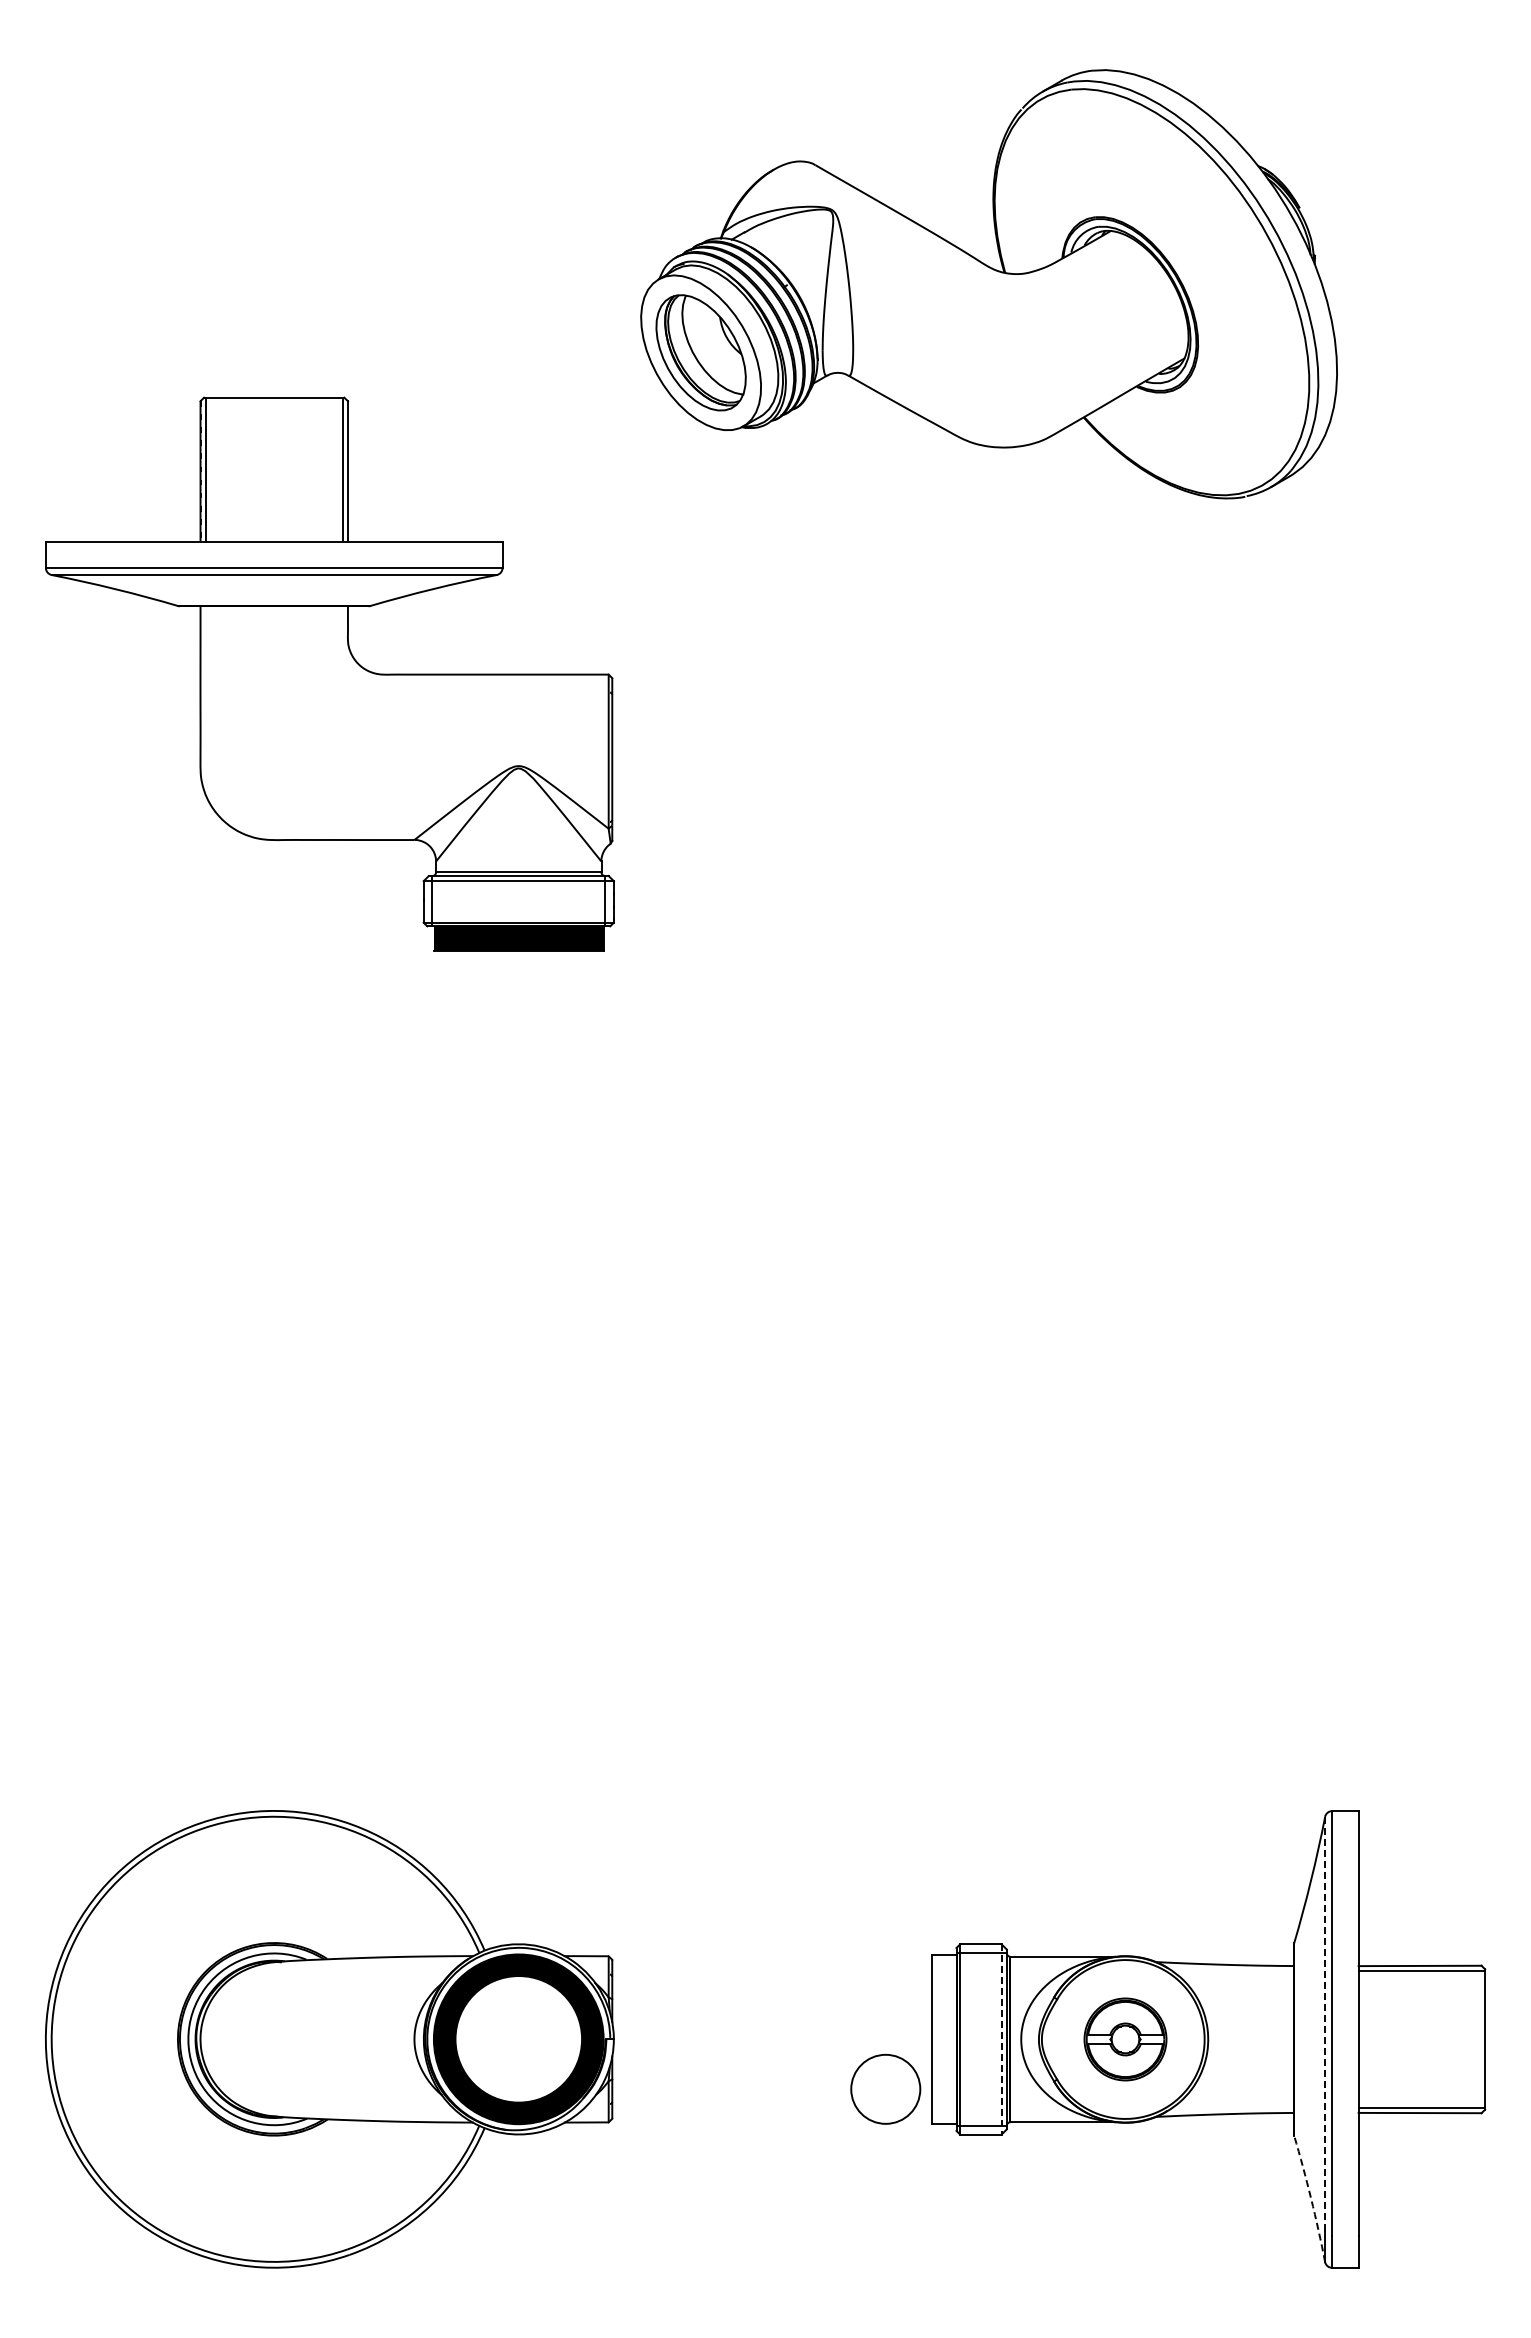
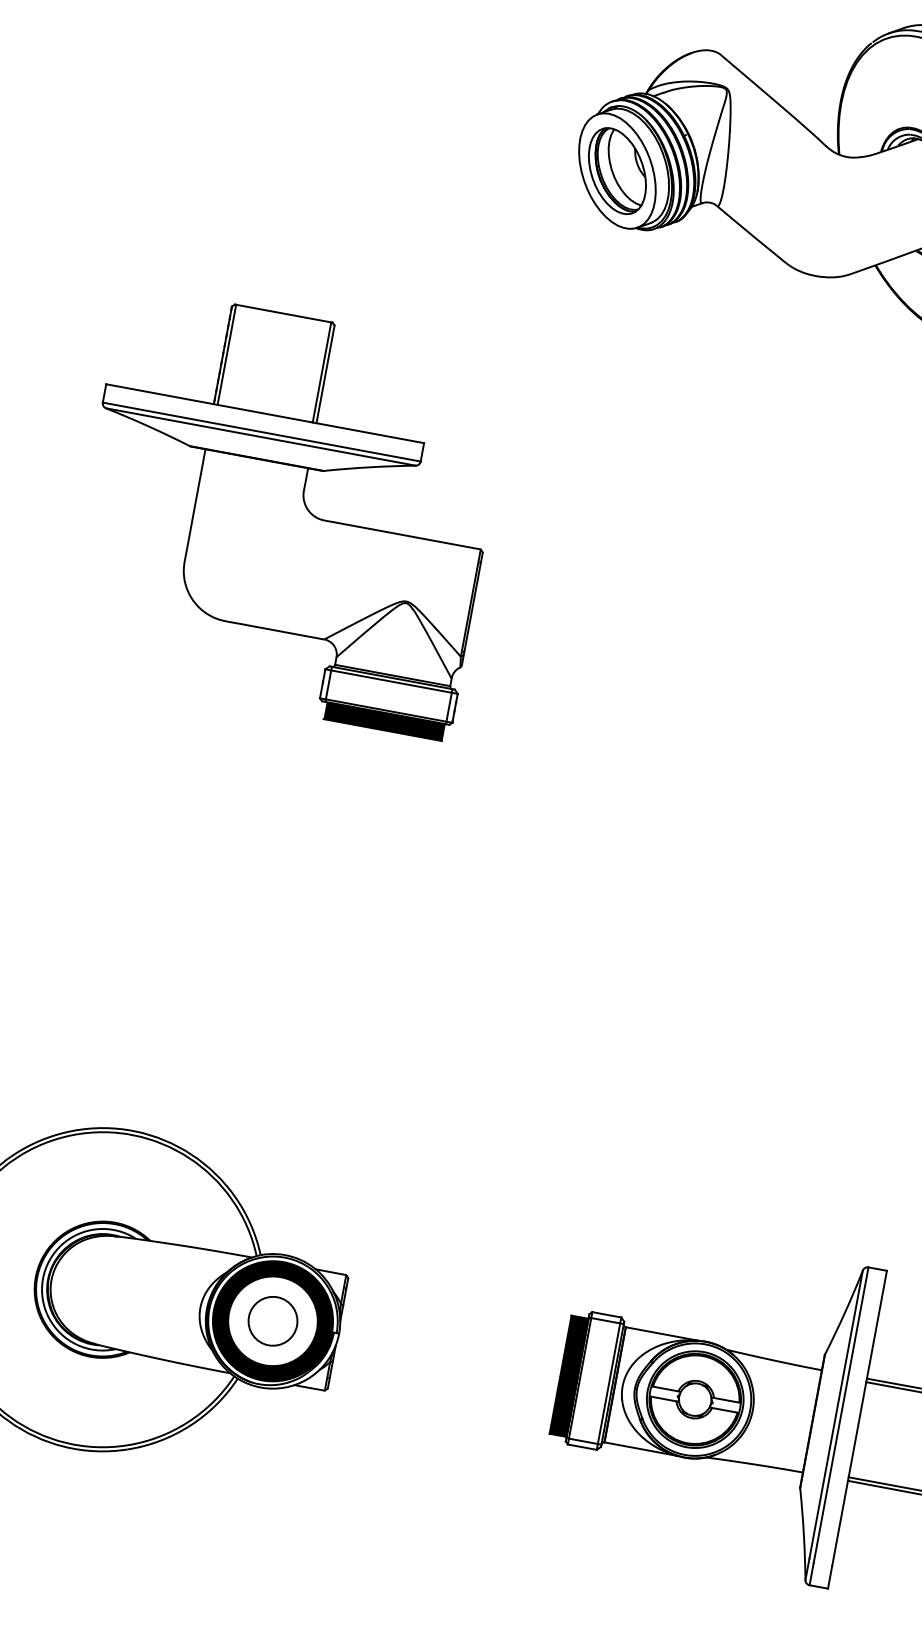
part: (329, 673) -> (286, 512), moved
line: (1325, 2023) -> (836, 1414), dashed -> solid
fill: (944, 2039) -> (569, 1376), added
line: (1001, 2039) -> (608, 1383), dashed -> solid
part: (1125, 2039) -> (695, 1399), size x1.67
circle: (885, 2088) -> (272, 1320), moved
arc: (1311, 2198) -> (804, 1534), dashed -> solid

